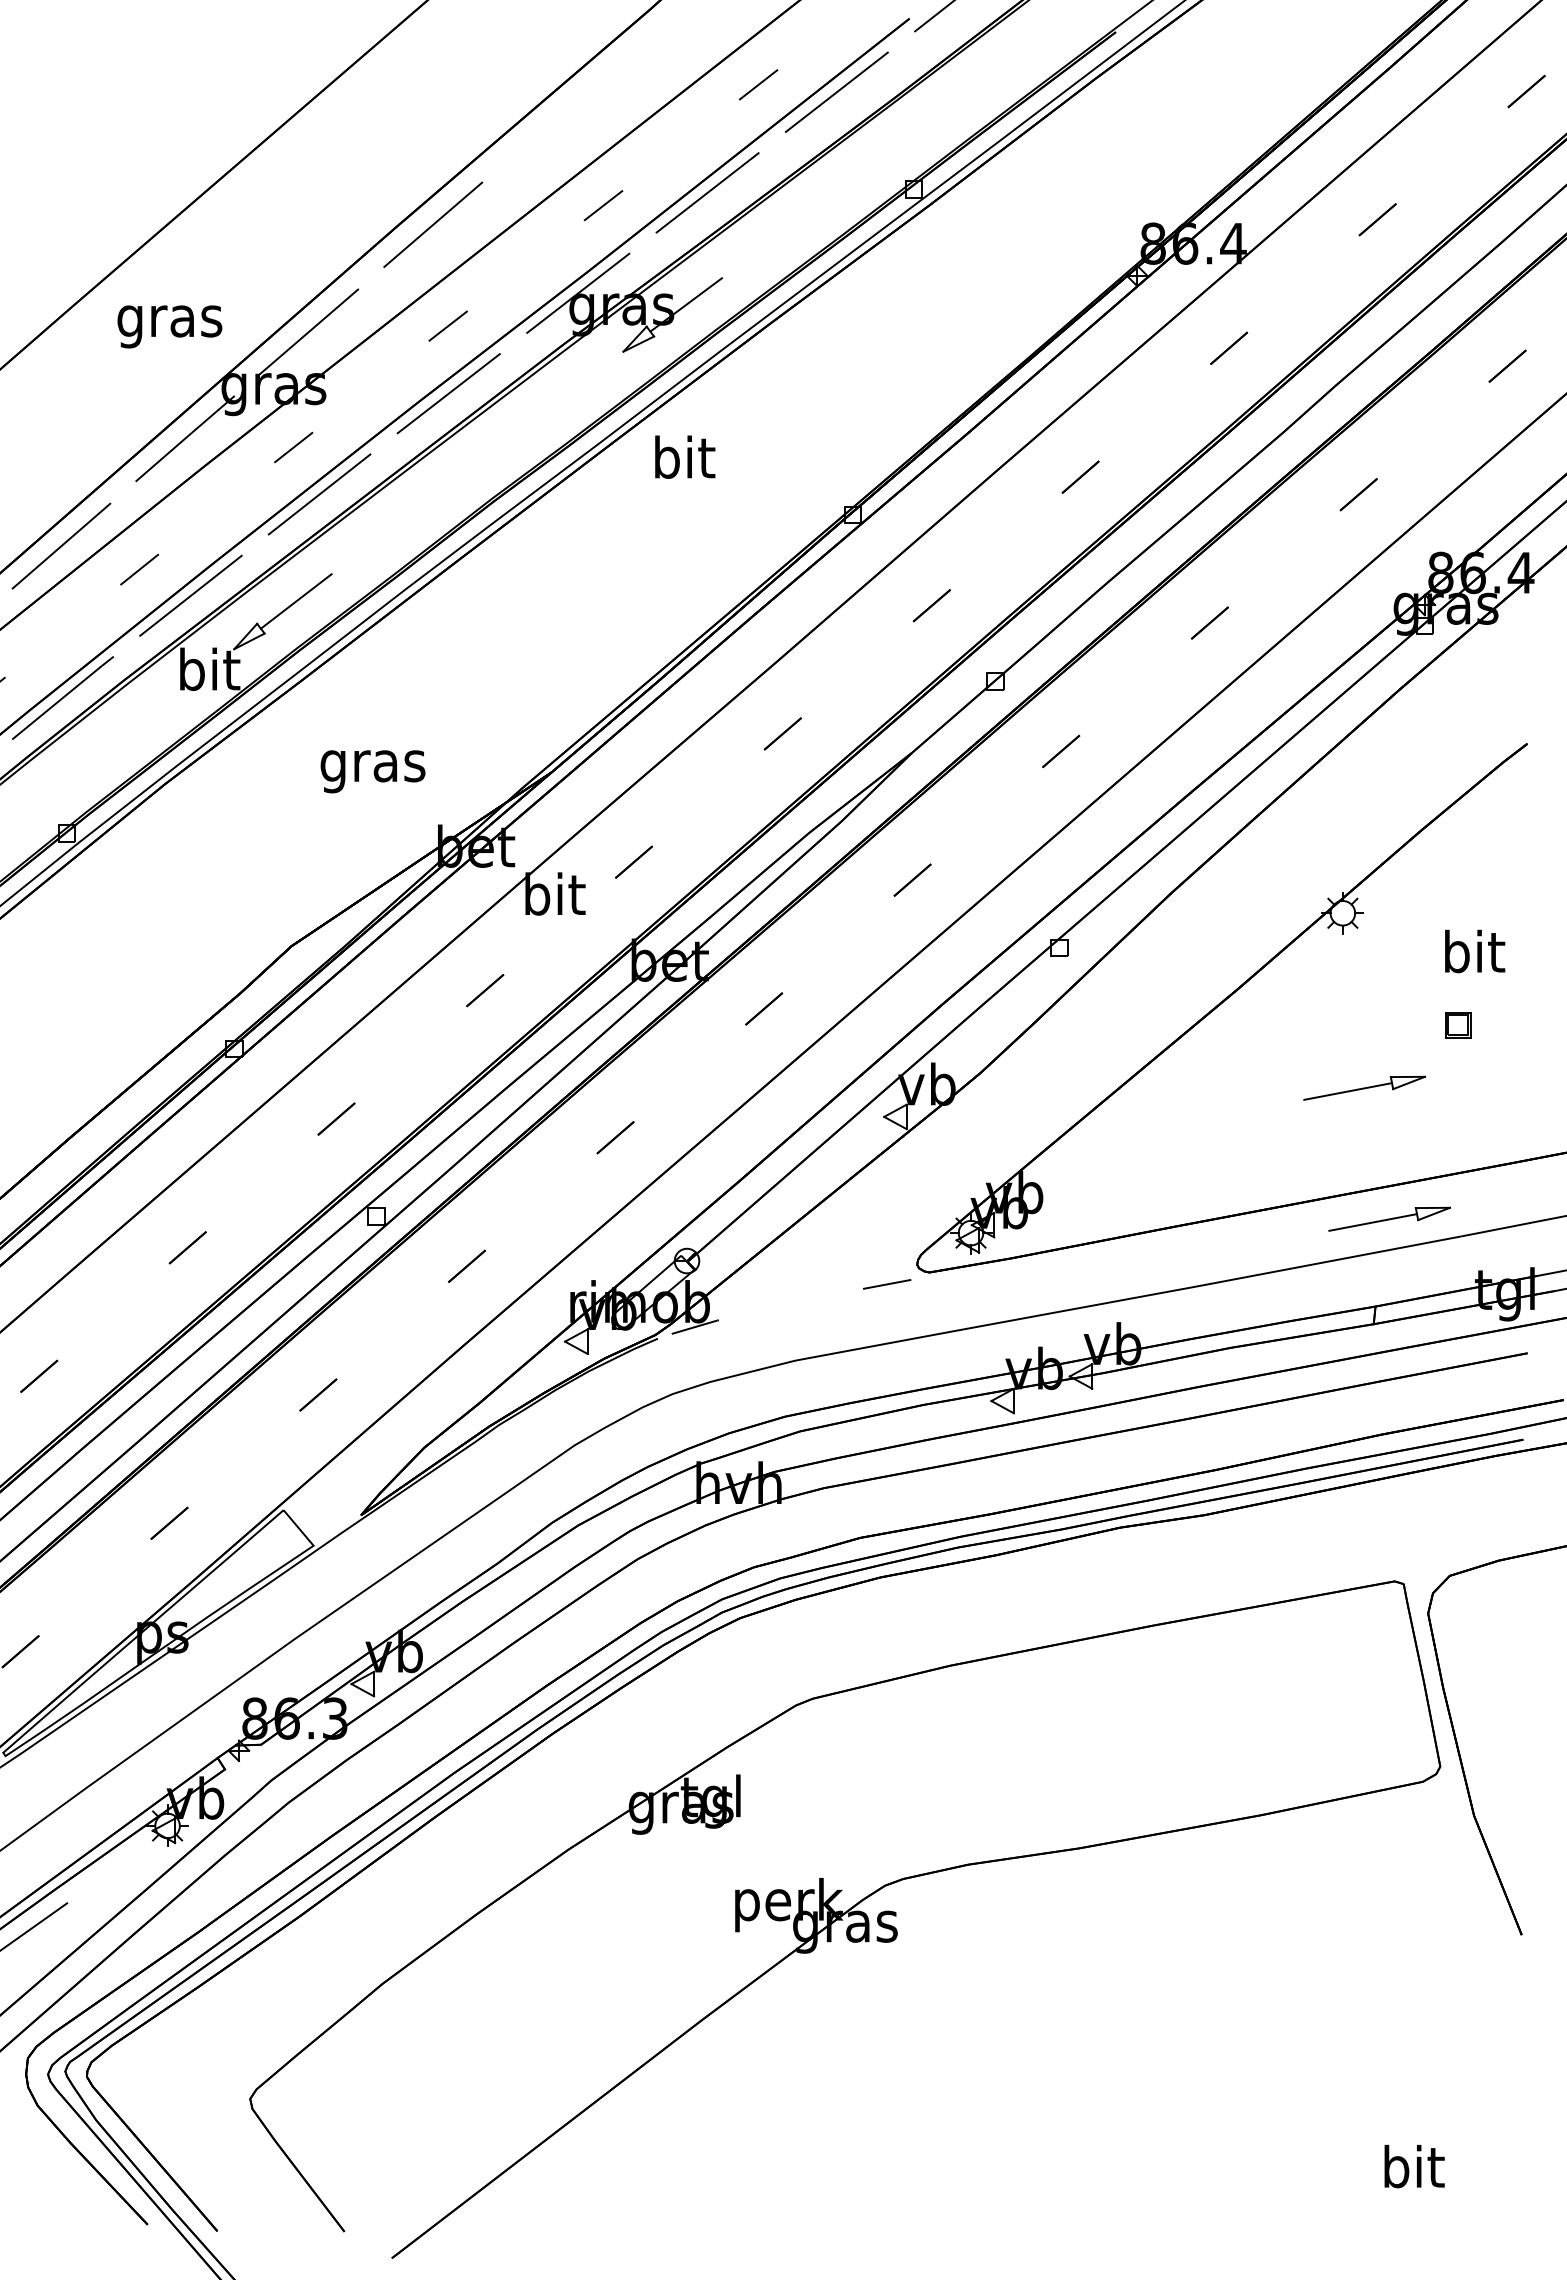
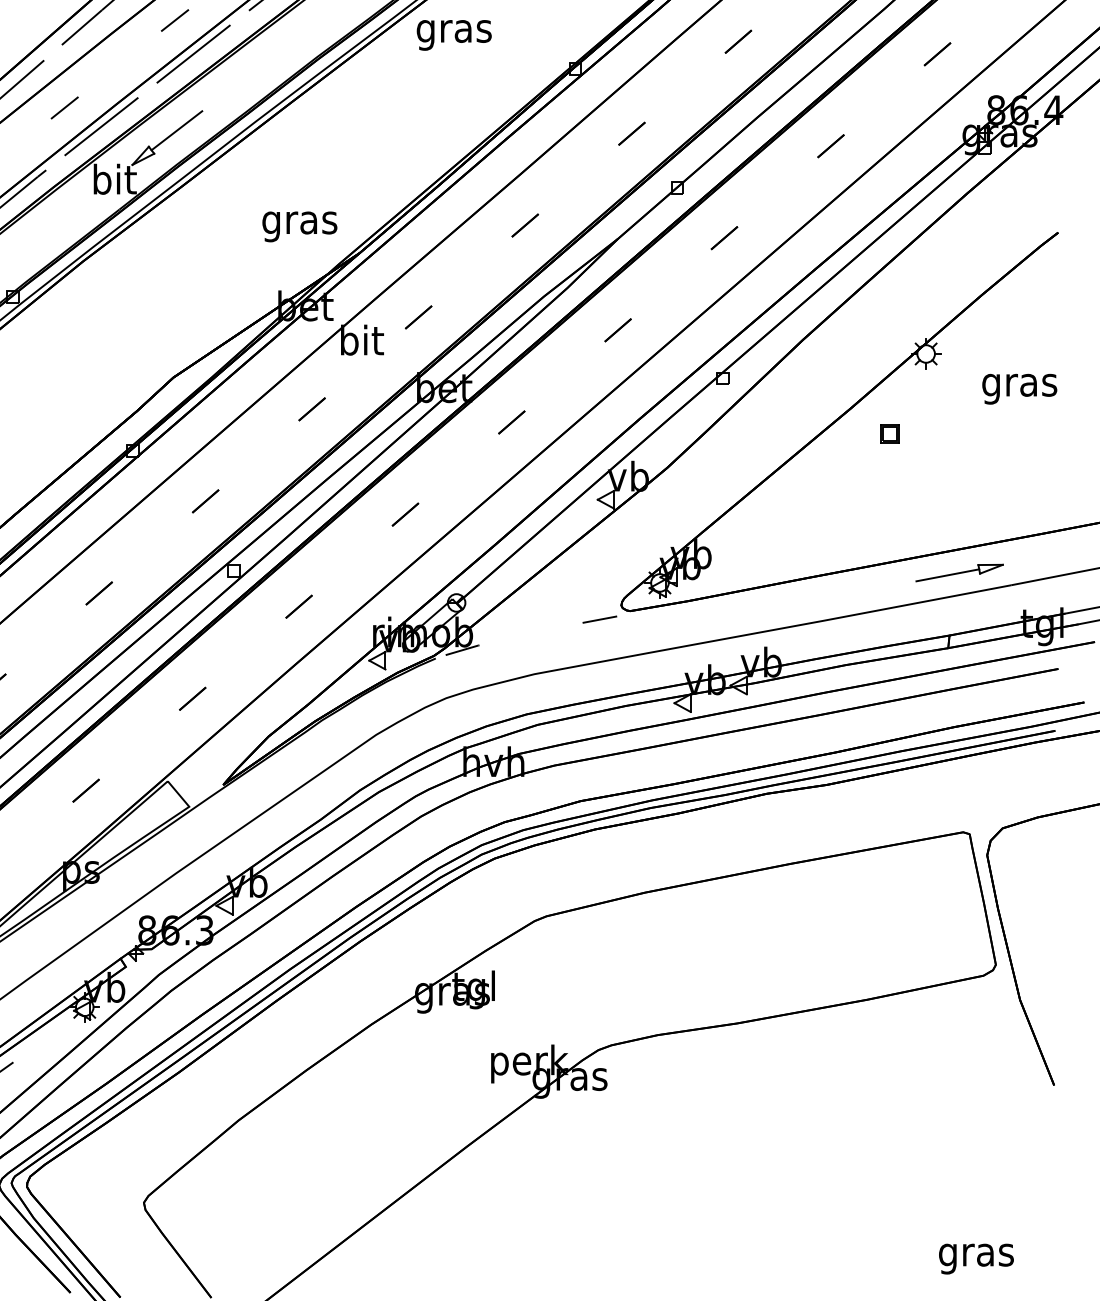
text: (683, 462) -> (454, 31), bit -> gras
text: (372, 771) -> (299, 226), moved
text: (1473, 956) -> (1019, 384), bit -> gras
part: (1458, 1025) -> (890, 434), moved
part: (1364, 1087) -> (941, 478), removed
text: (1412, 2171) -> (976, 1254), bit -> gras

